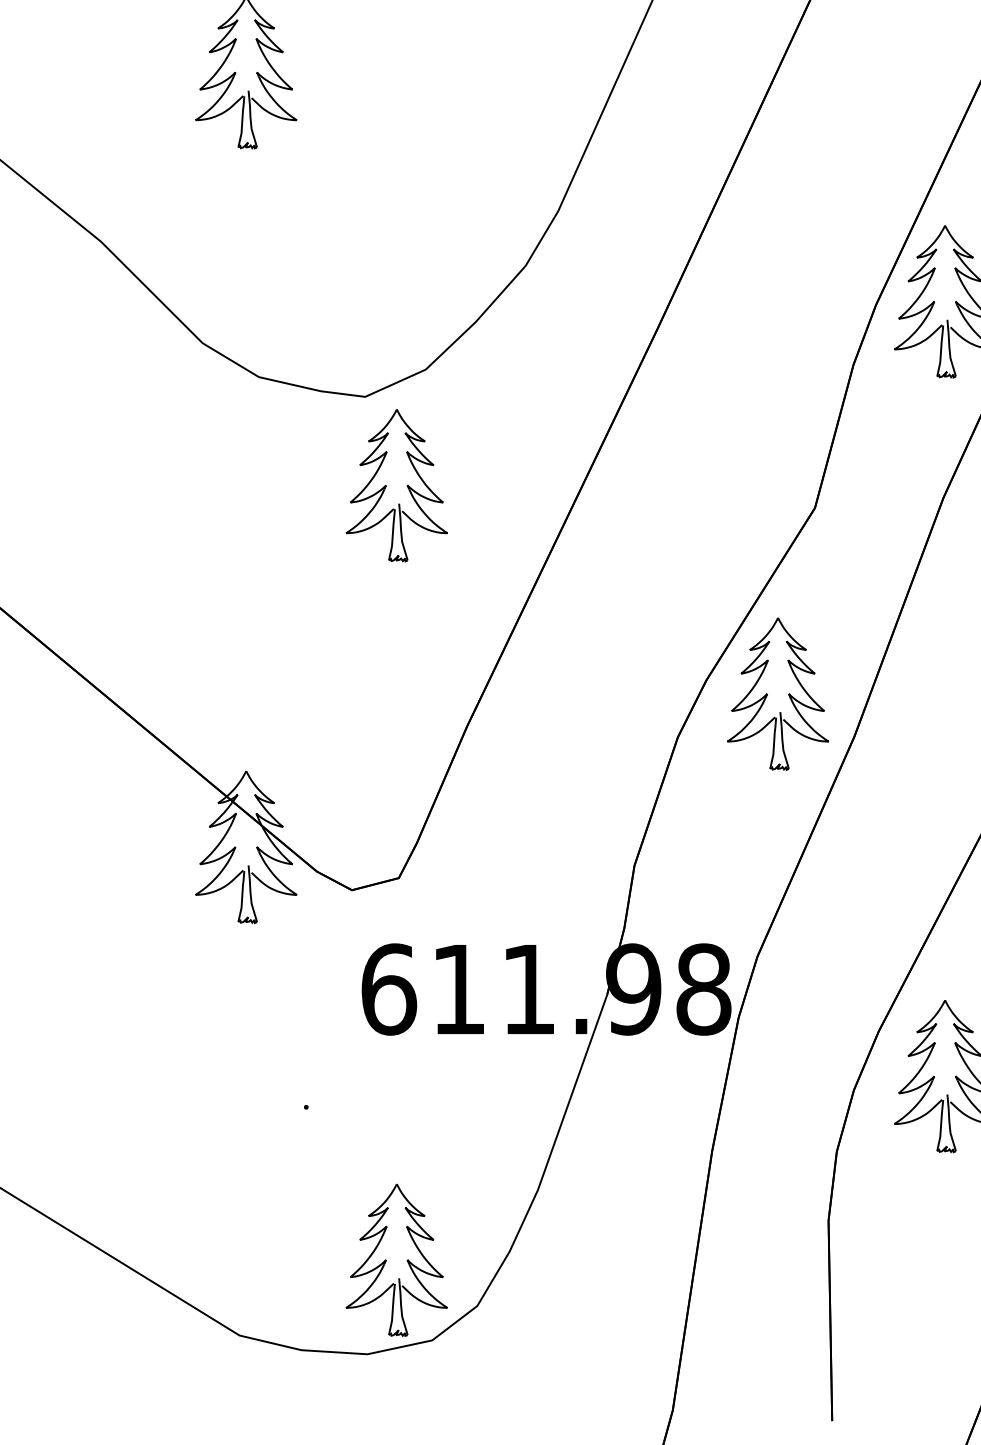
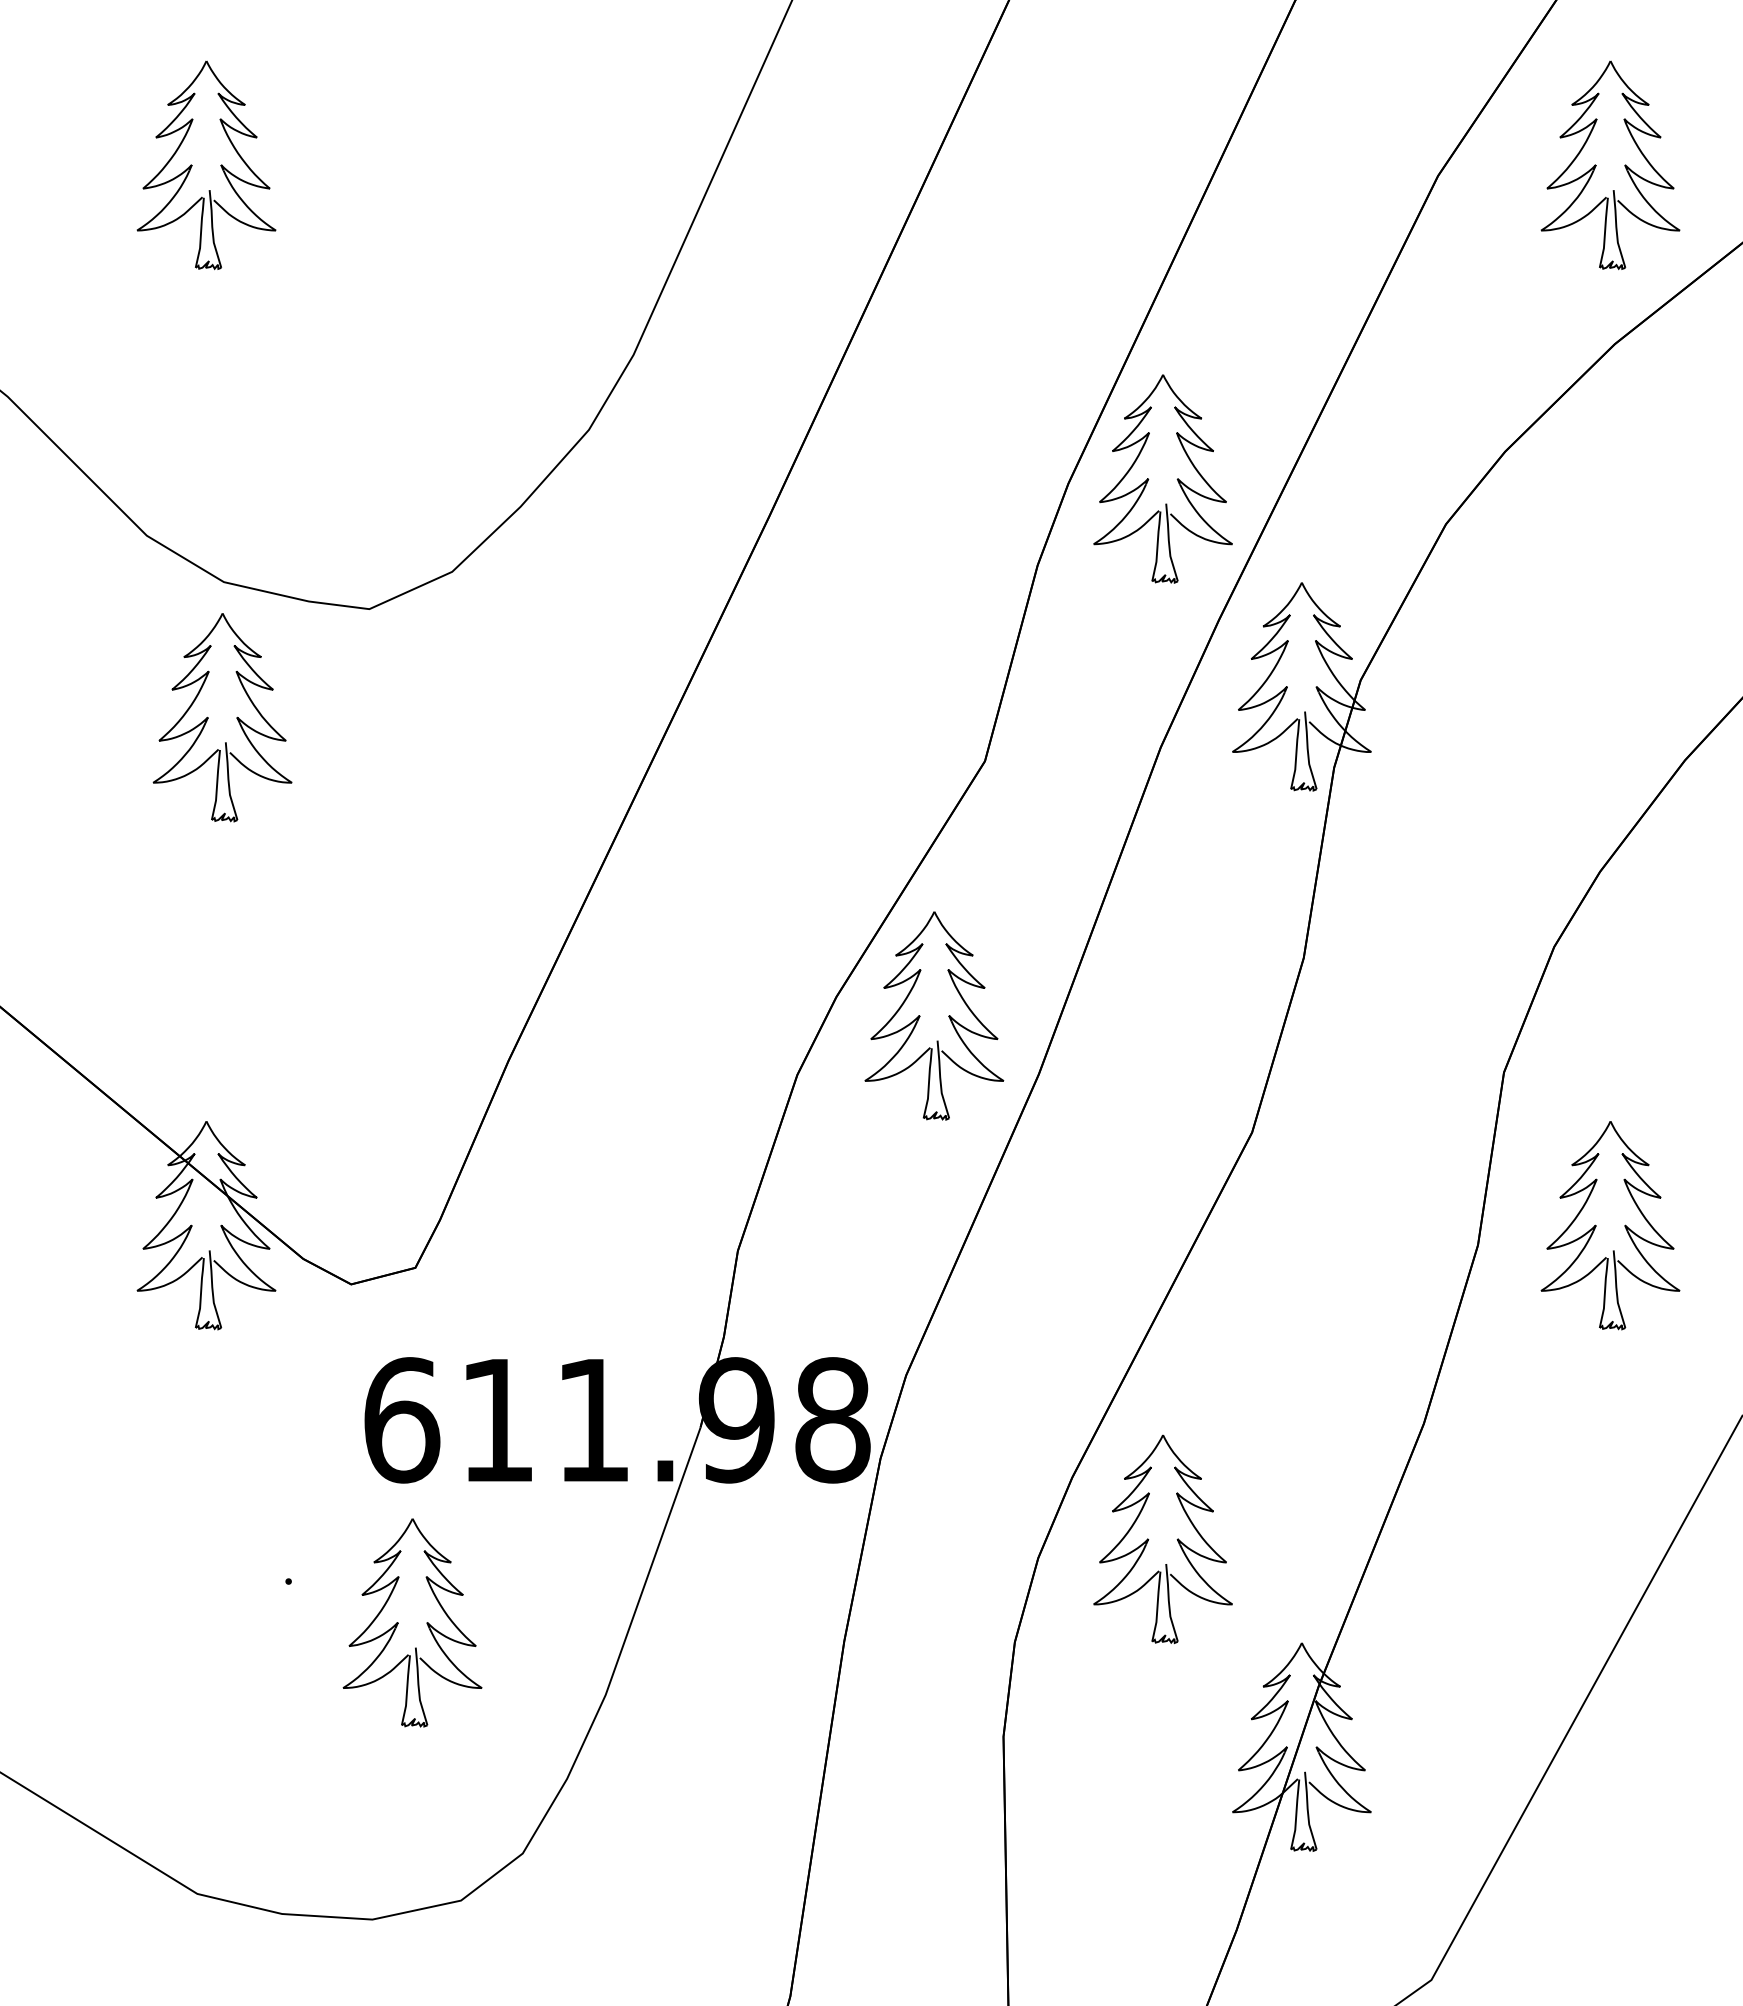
part: (386, 485) -> (208, 717), moved
part: (386, 1259) -> (398, 1622), moved

